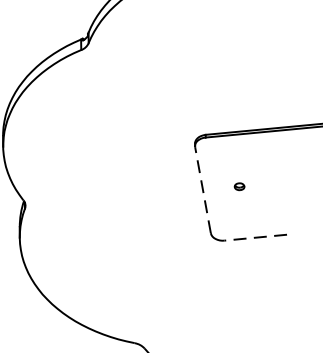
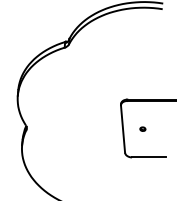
line: (203, 190) -> (123, 129), dashed -> solid
line: (256, 237) -> (149, 157), dashed -> solid

